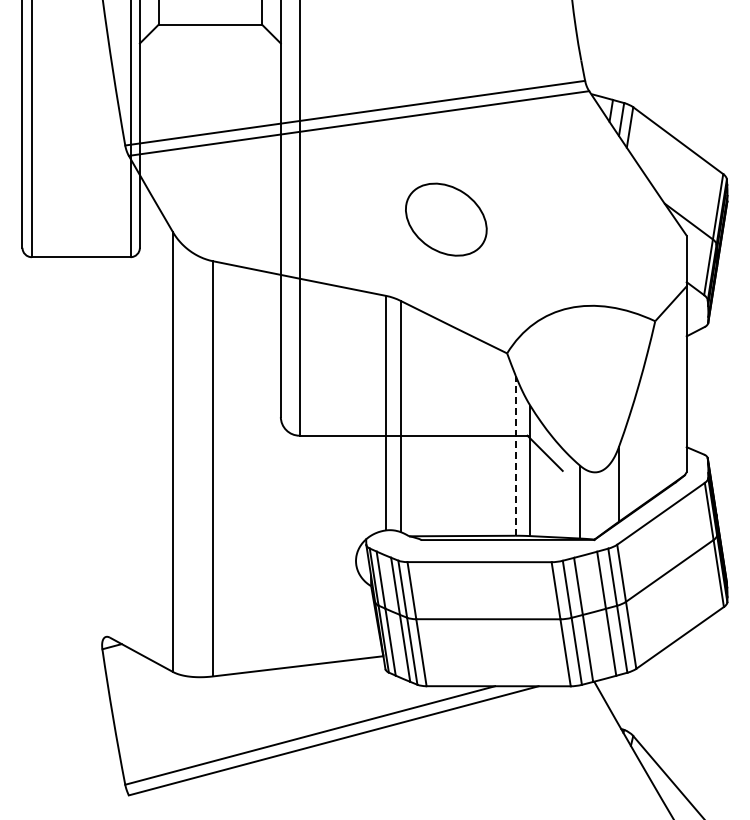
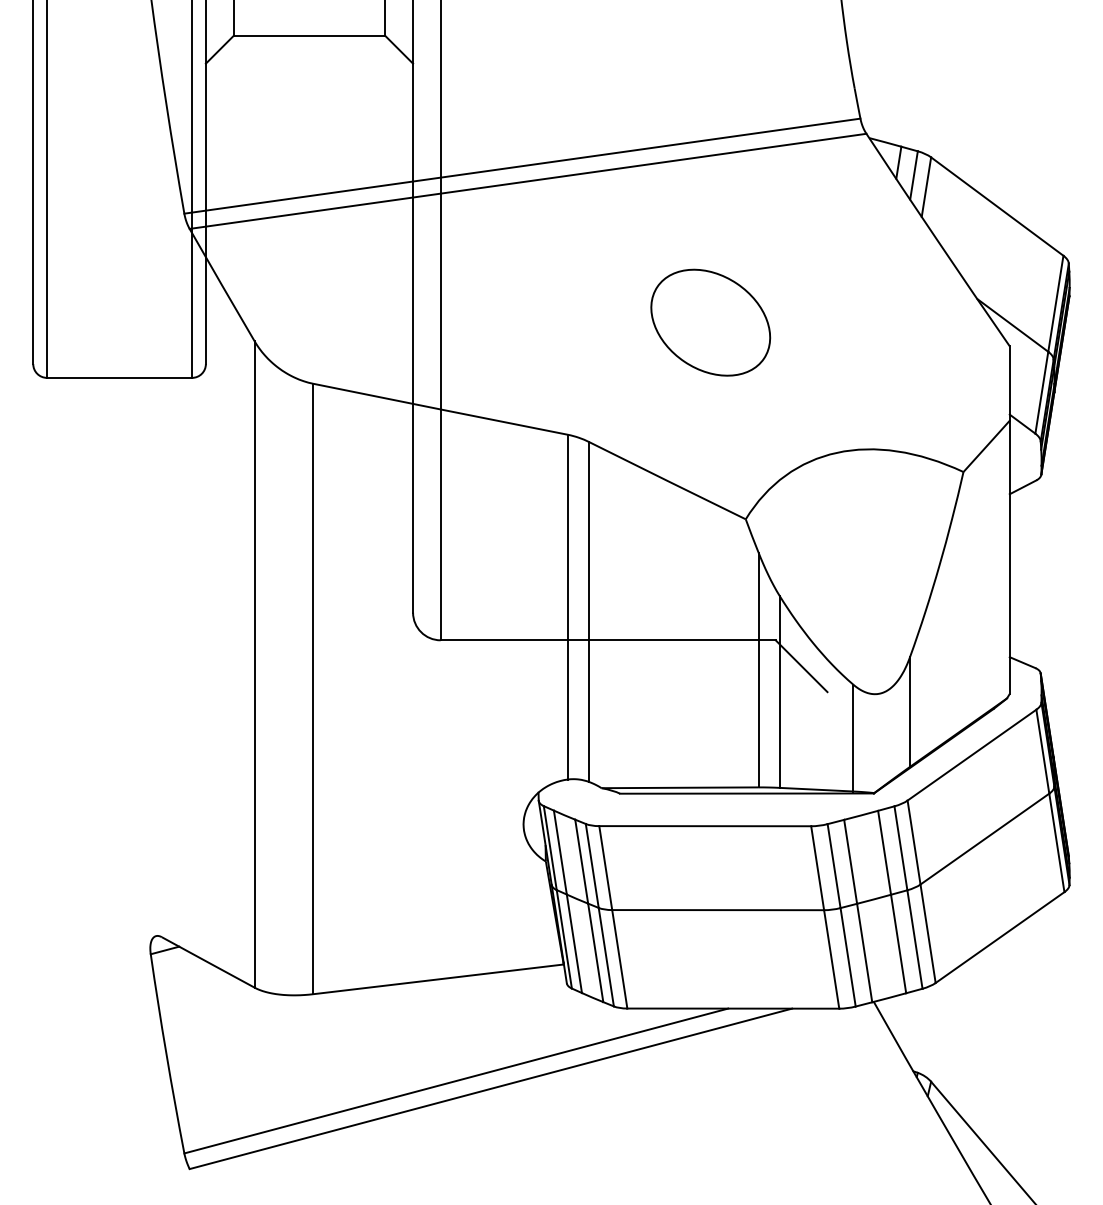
part: (446, 219) -> (711, 322), moved
line: (515, 455) -> (758, 669), dashed -> solid

